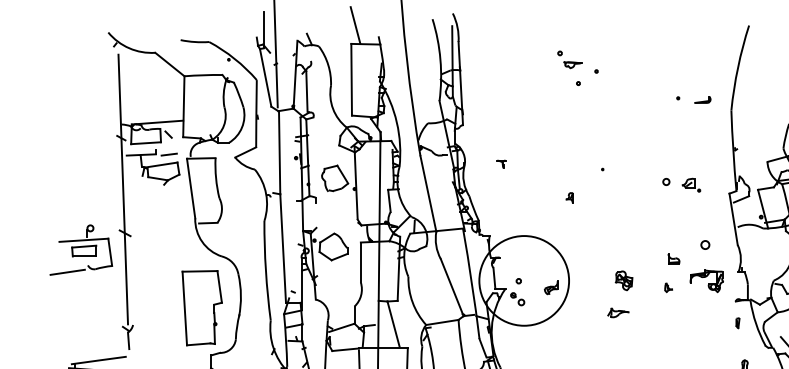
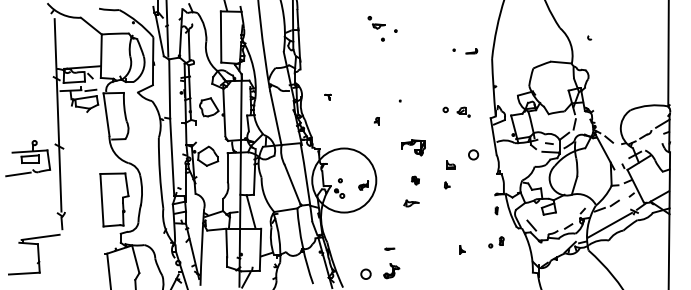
circle: (705, 244) -> (473, 154), size x1.6
part: (624, 280) -> (415, 180), size x0.6
part: (706, 280) -> (413, 147), moved

